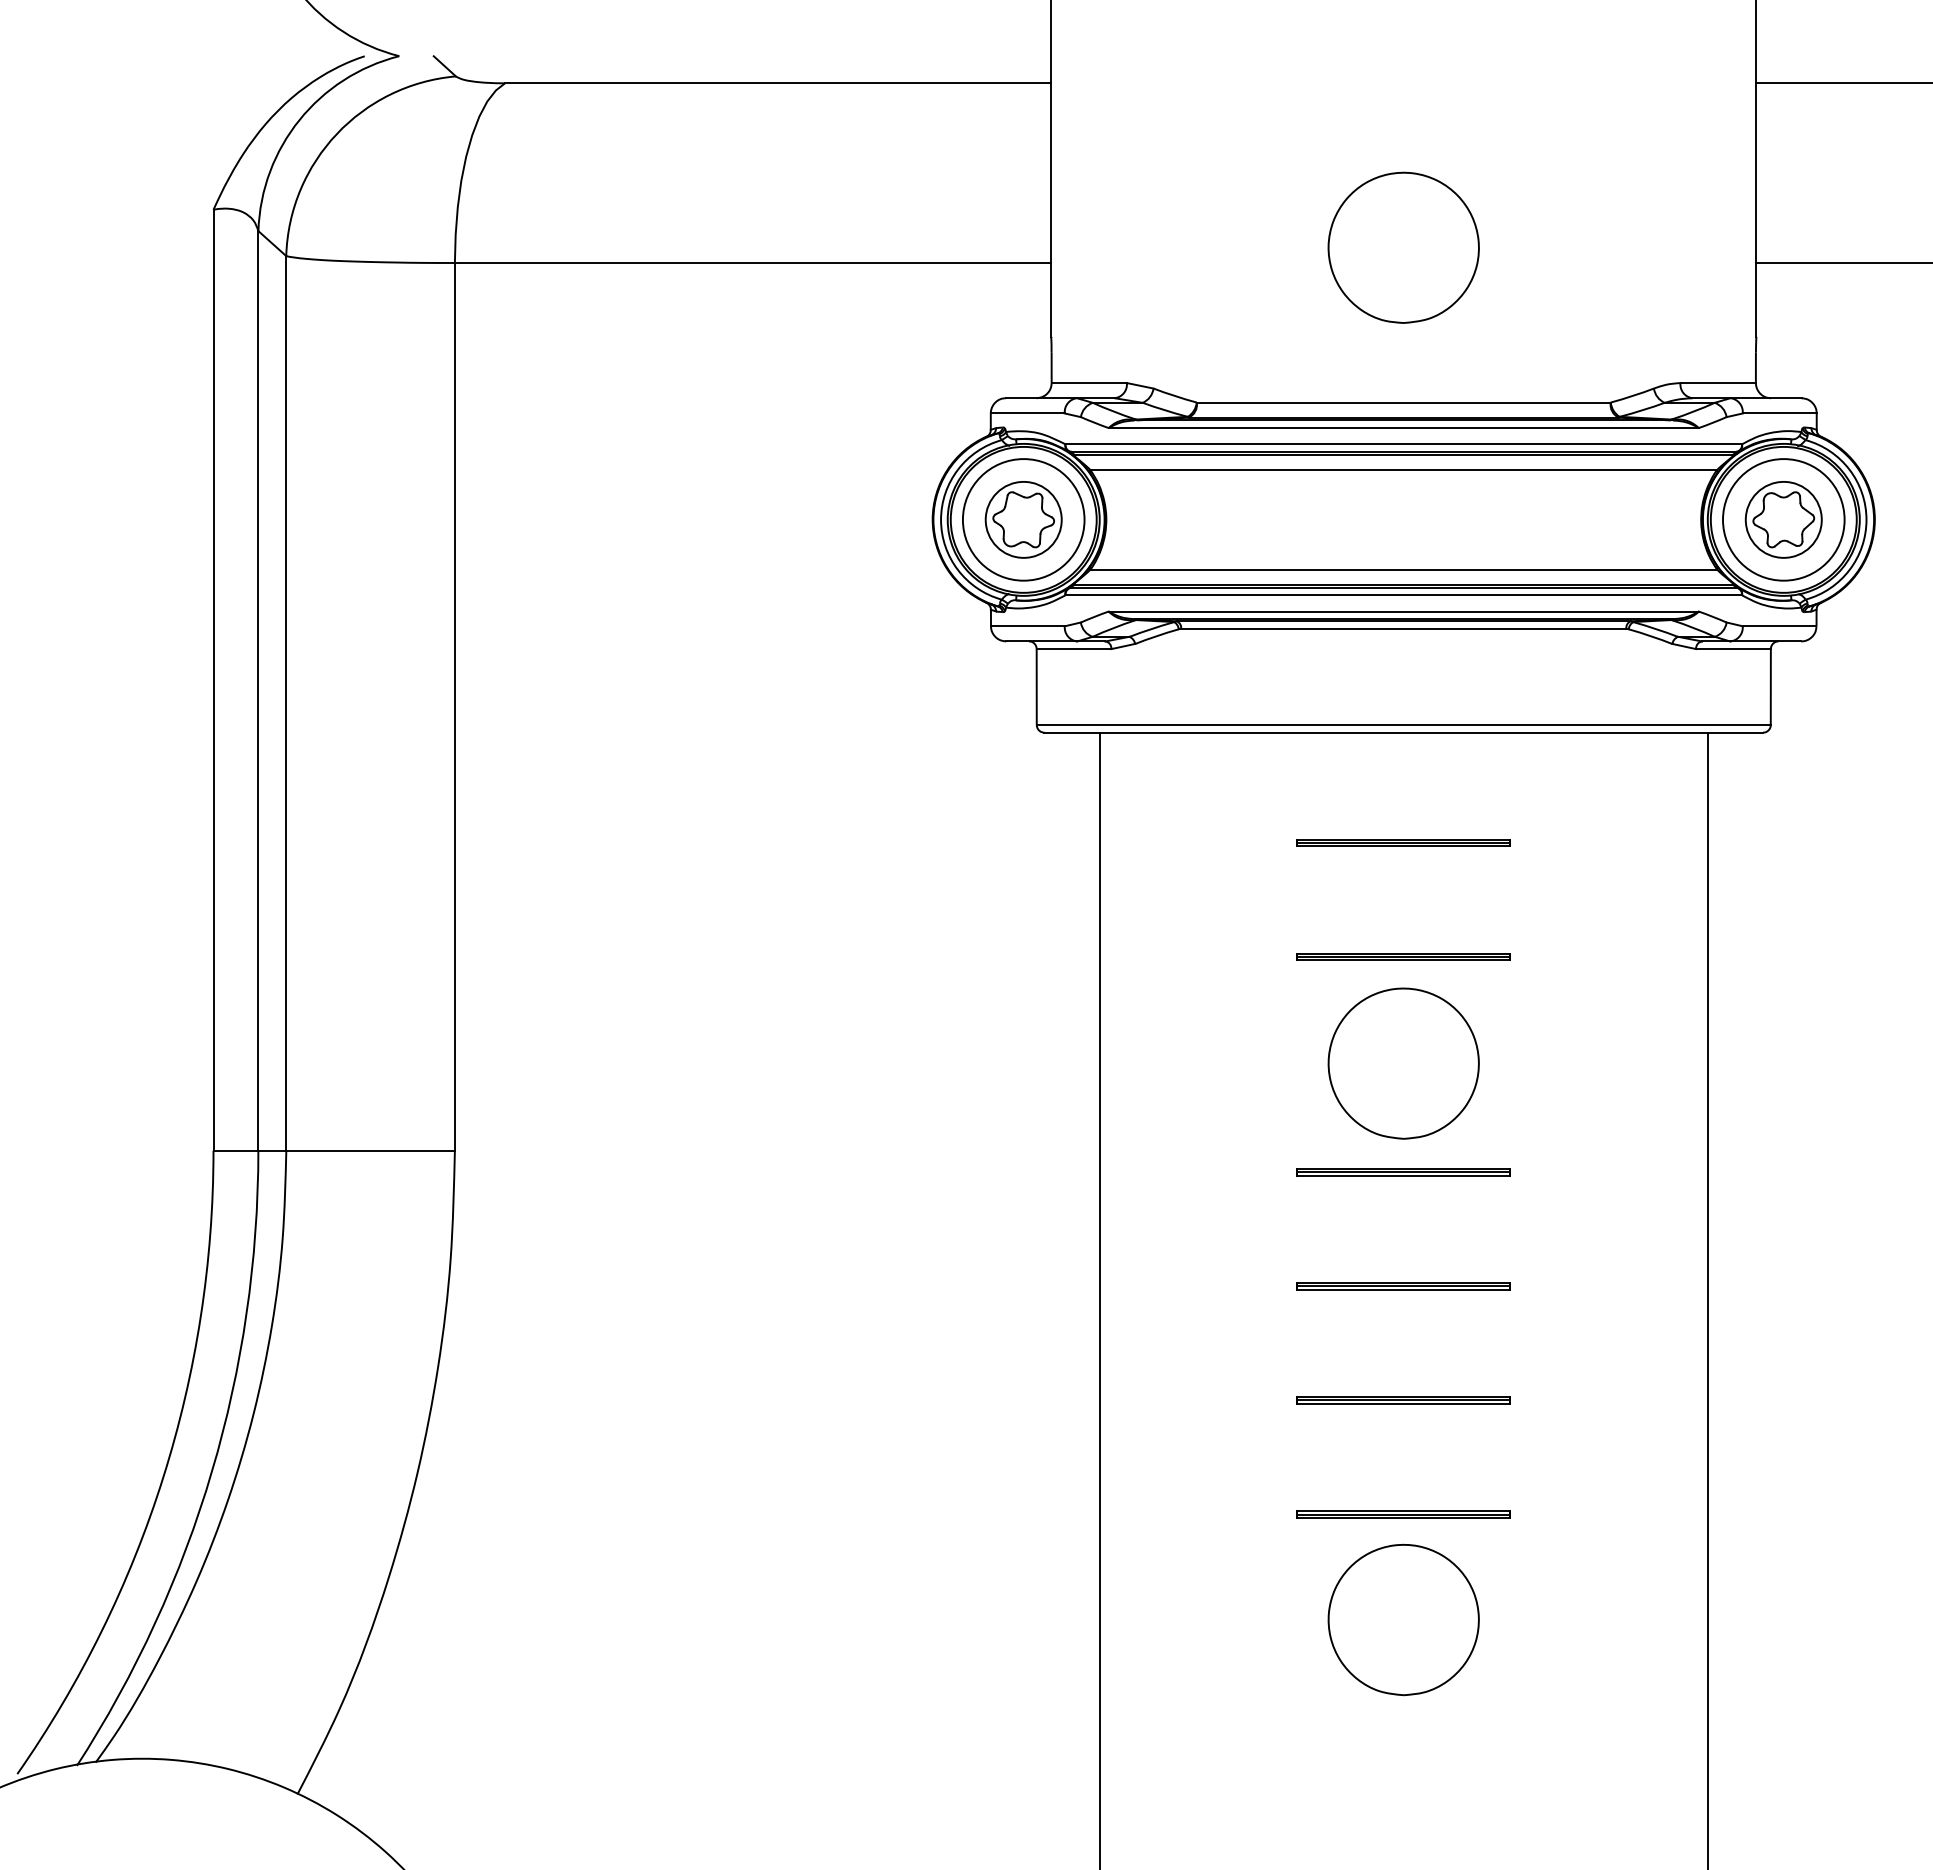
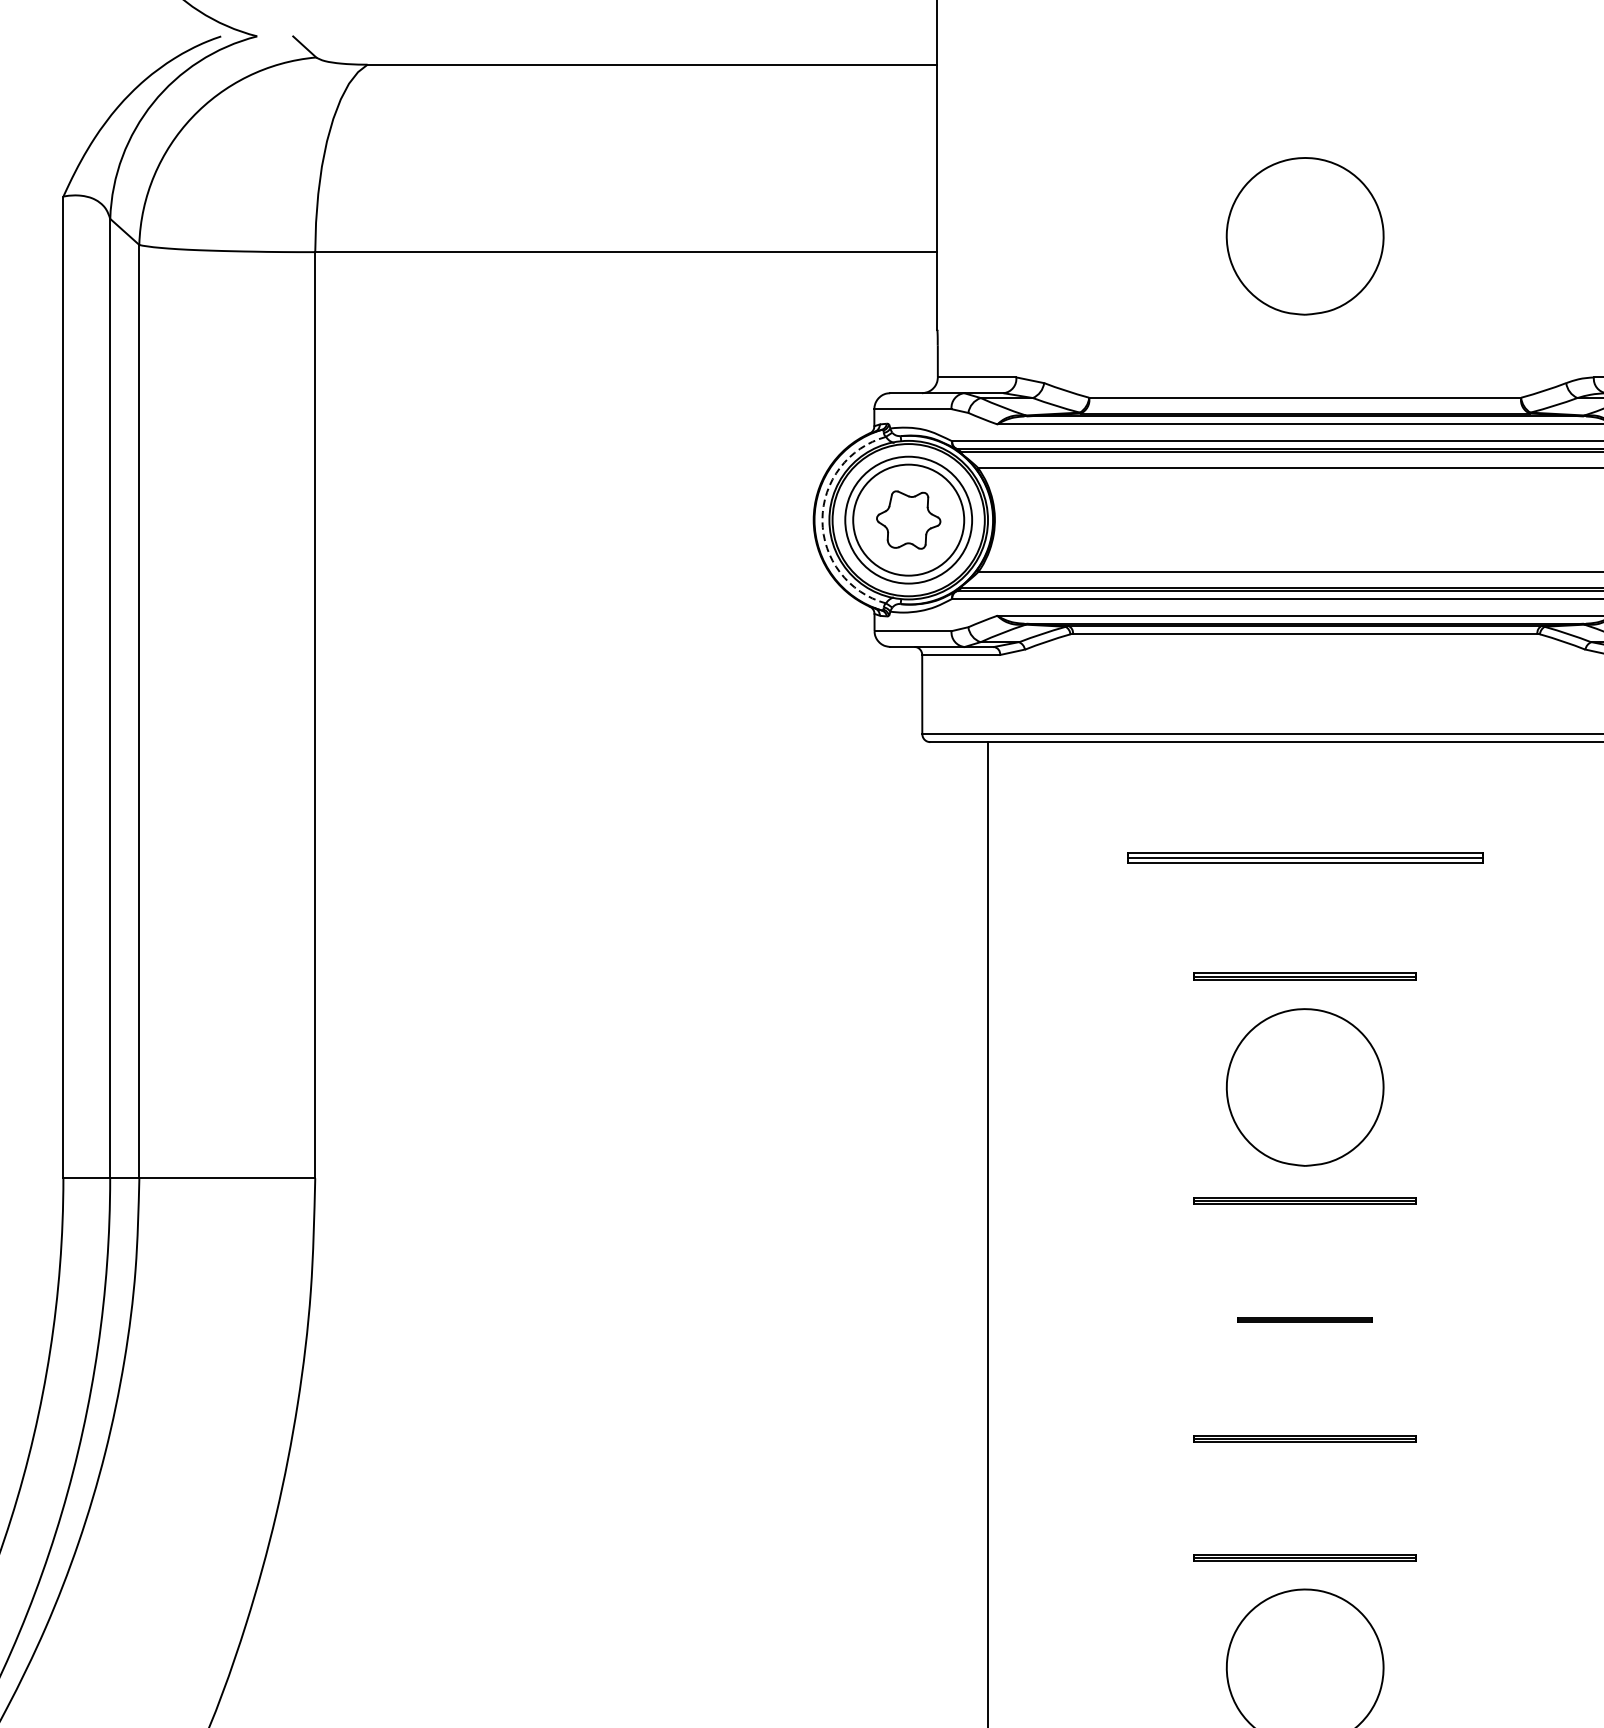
arc: (941, 519) -> (822, 519), solid -> dashed
circle: (1023, 519) -> (908, 519), size x1.4
part: (1403, 842) -> (1304, 856), size x1.6
part: (1403, 1286) -> (1304, 1319), size x0.6

